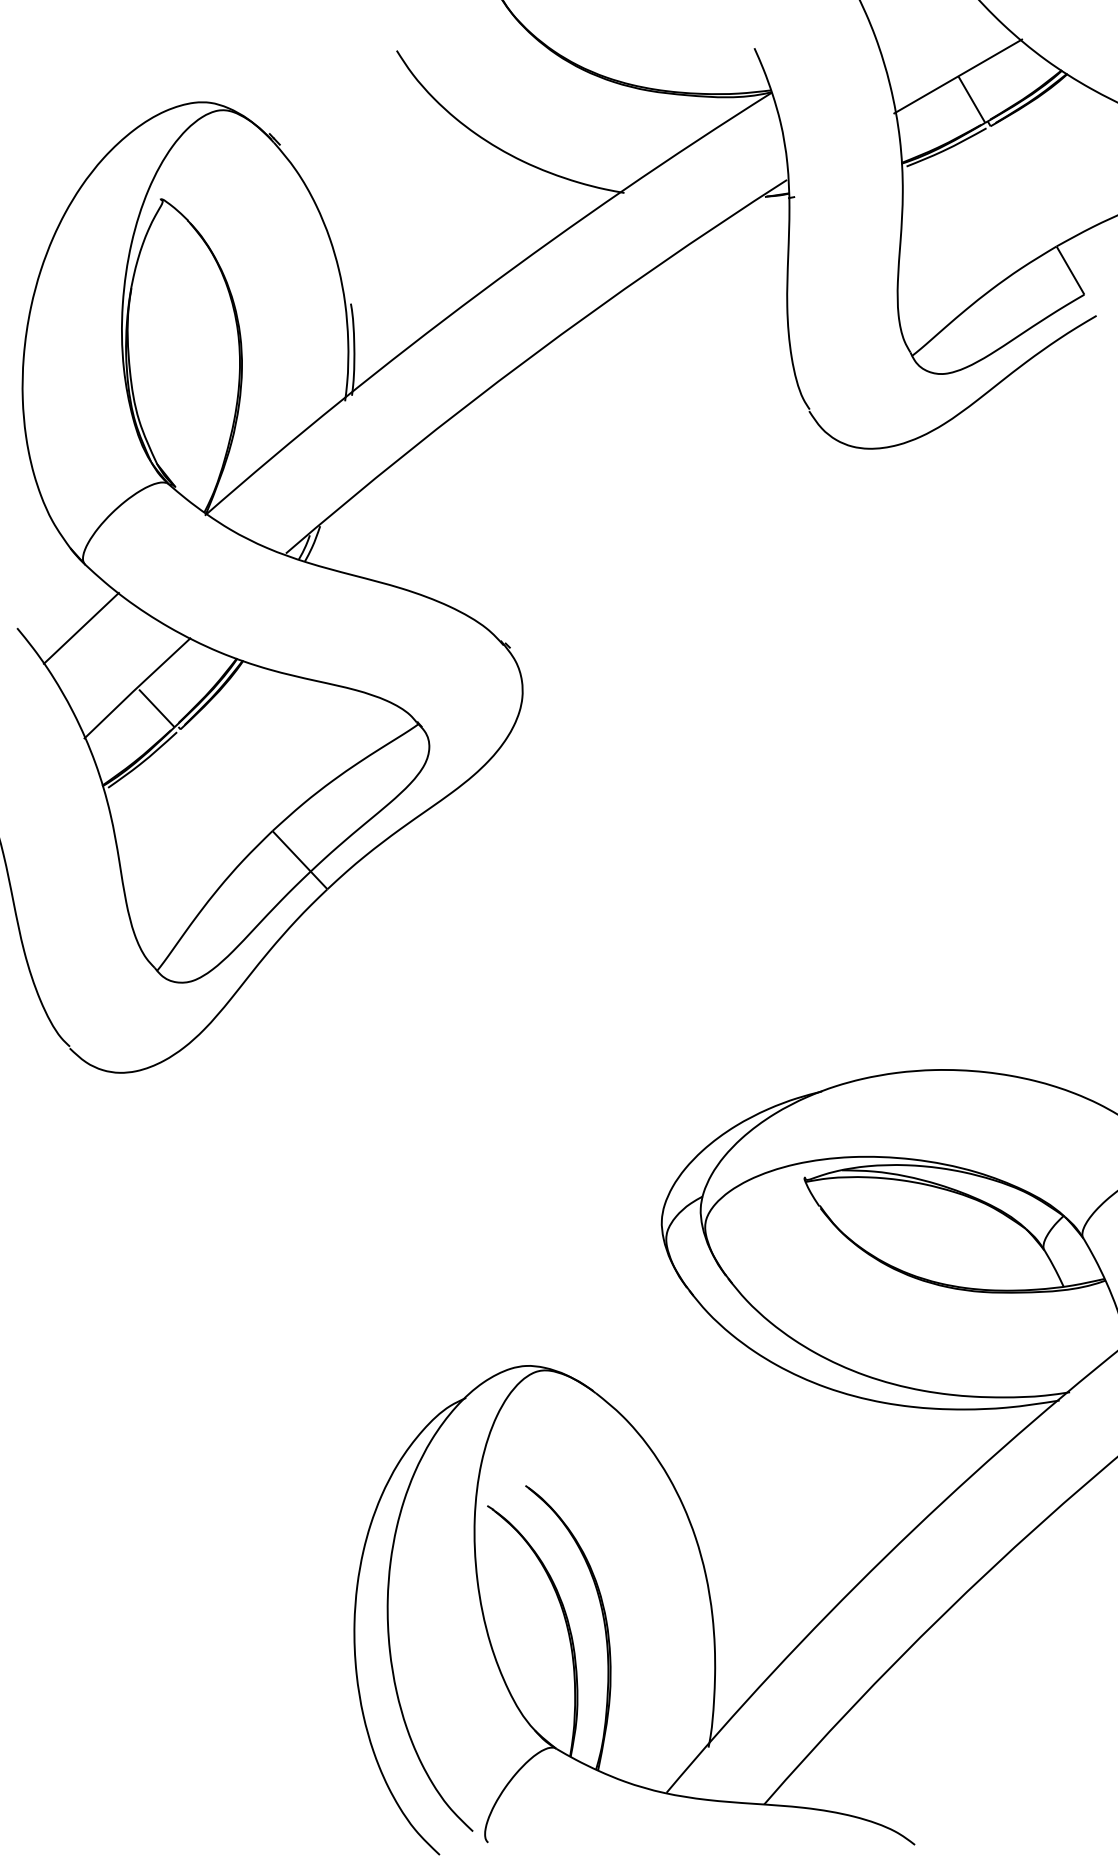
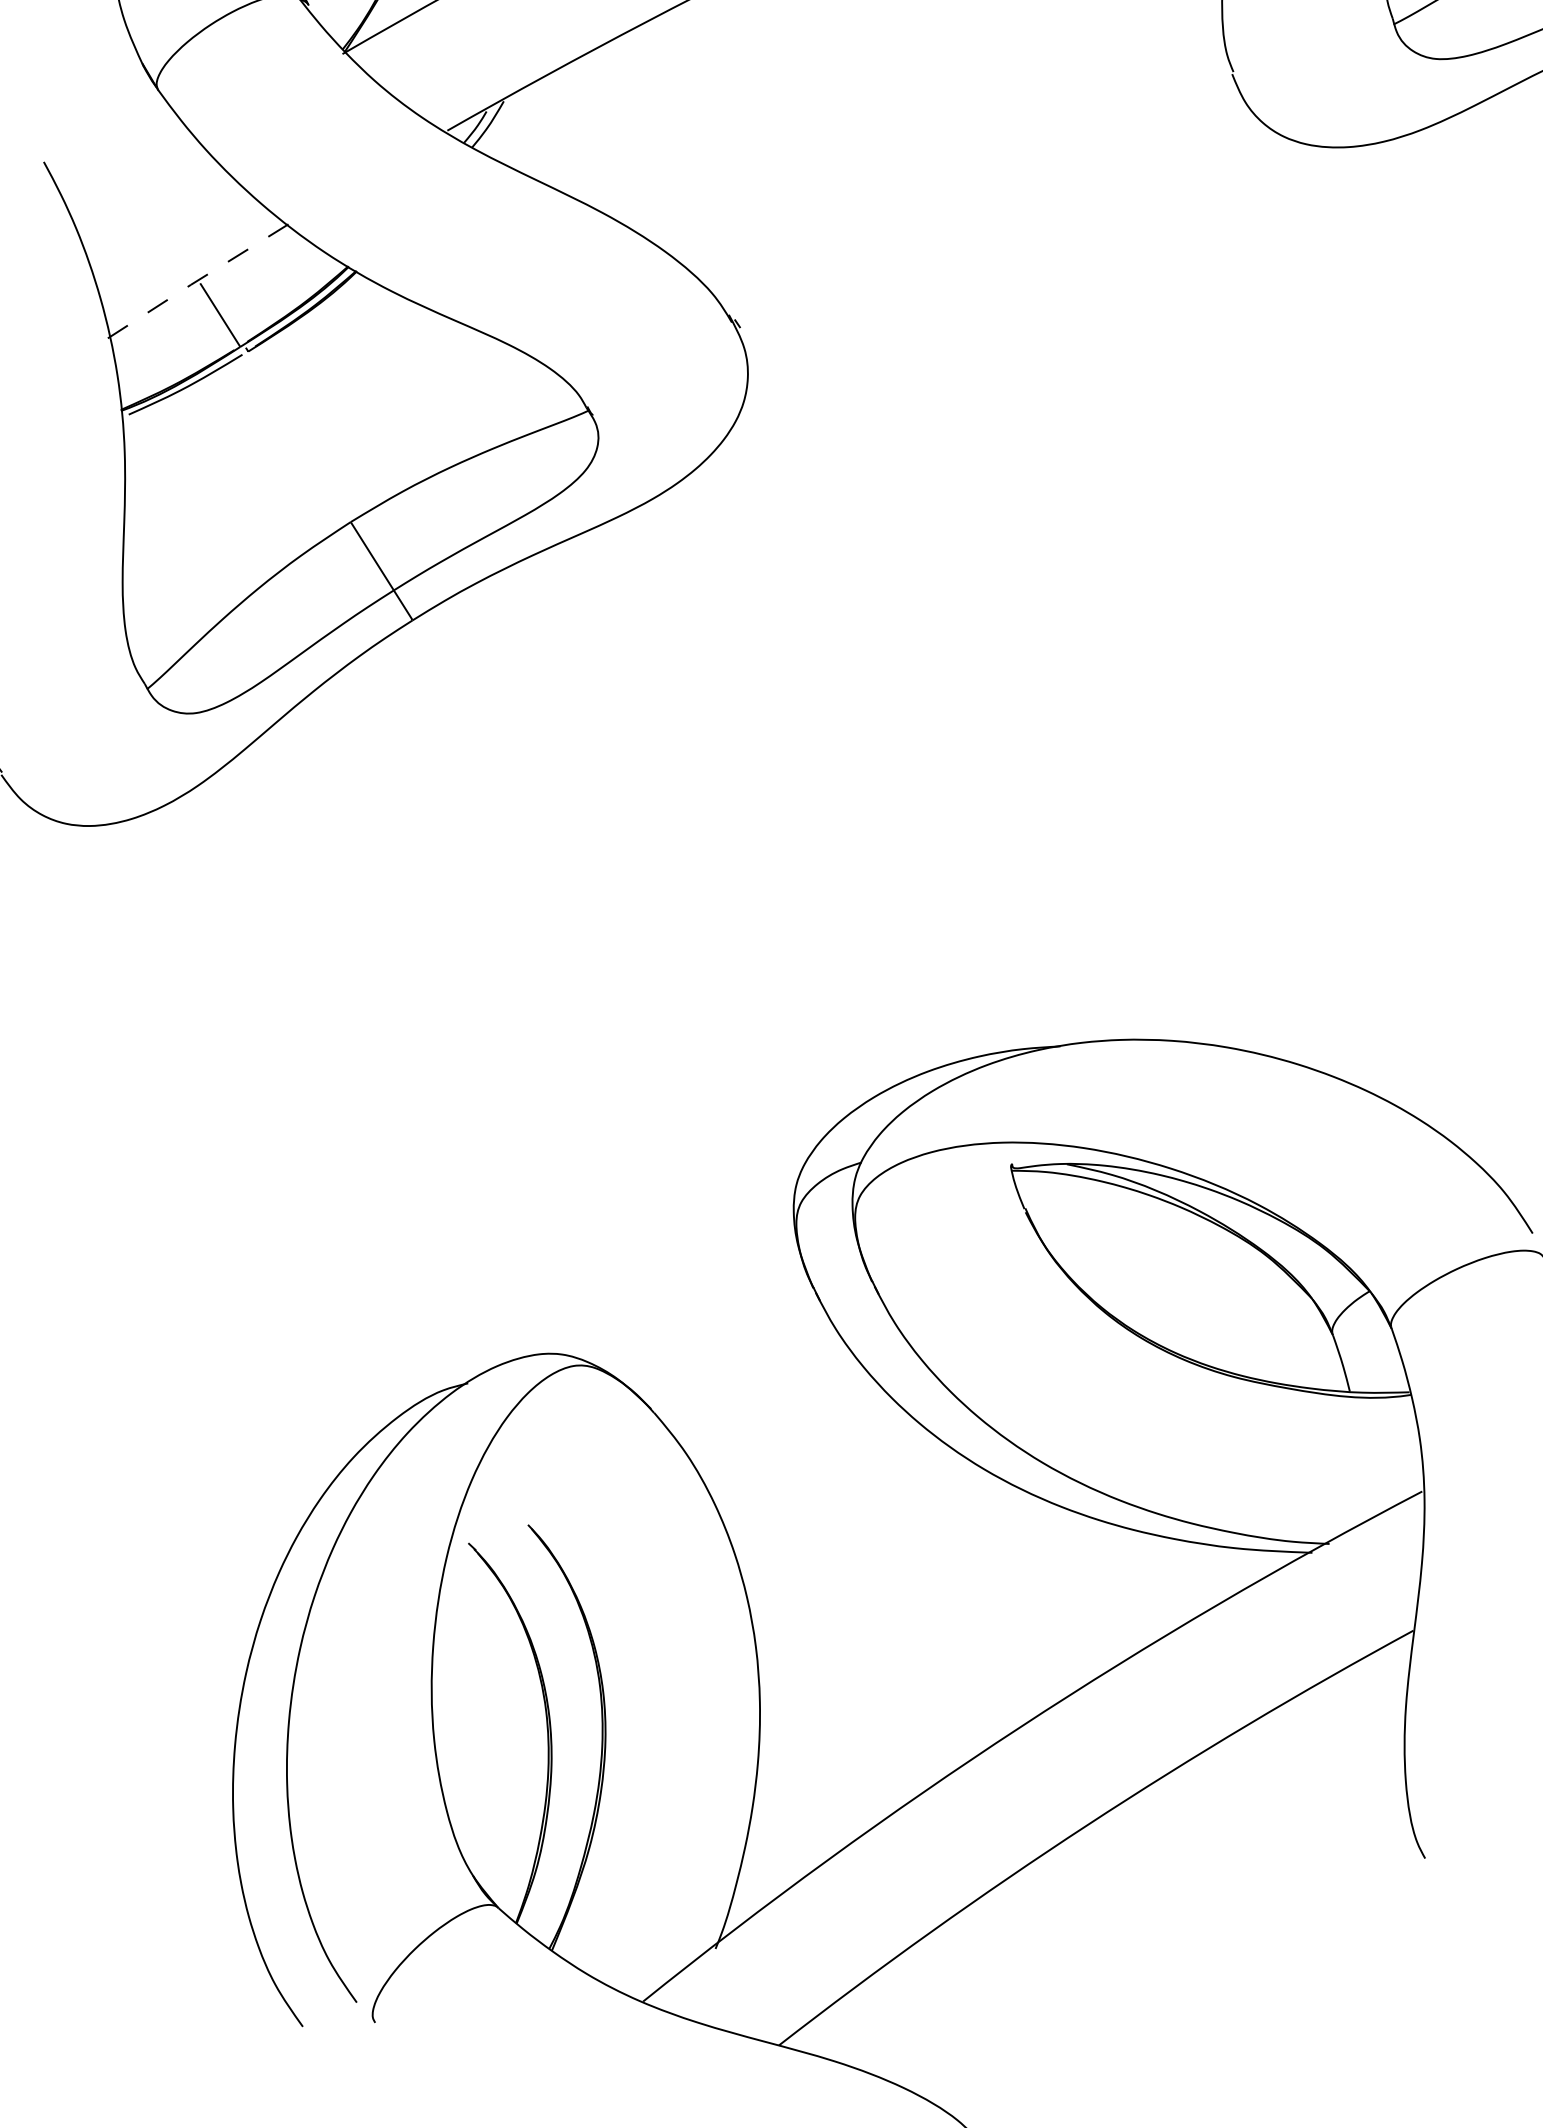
line: (80, 627) -> (134, 178), removed
line: (136, 688) -> (196, 281), solid -> dashed

